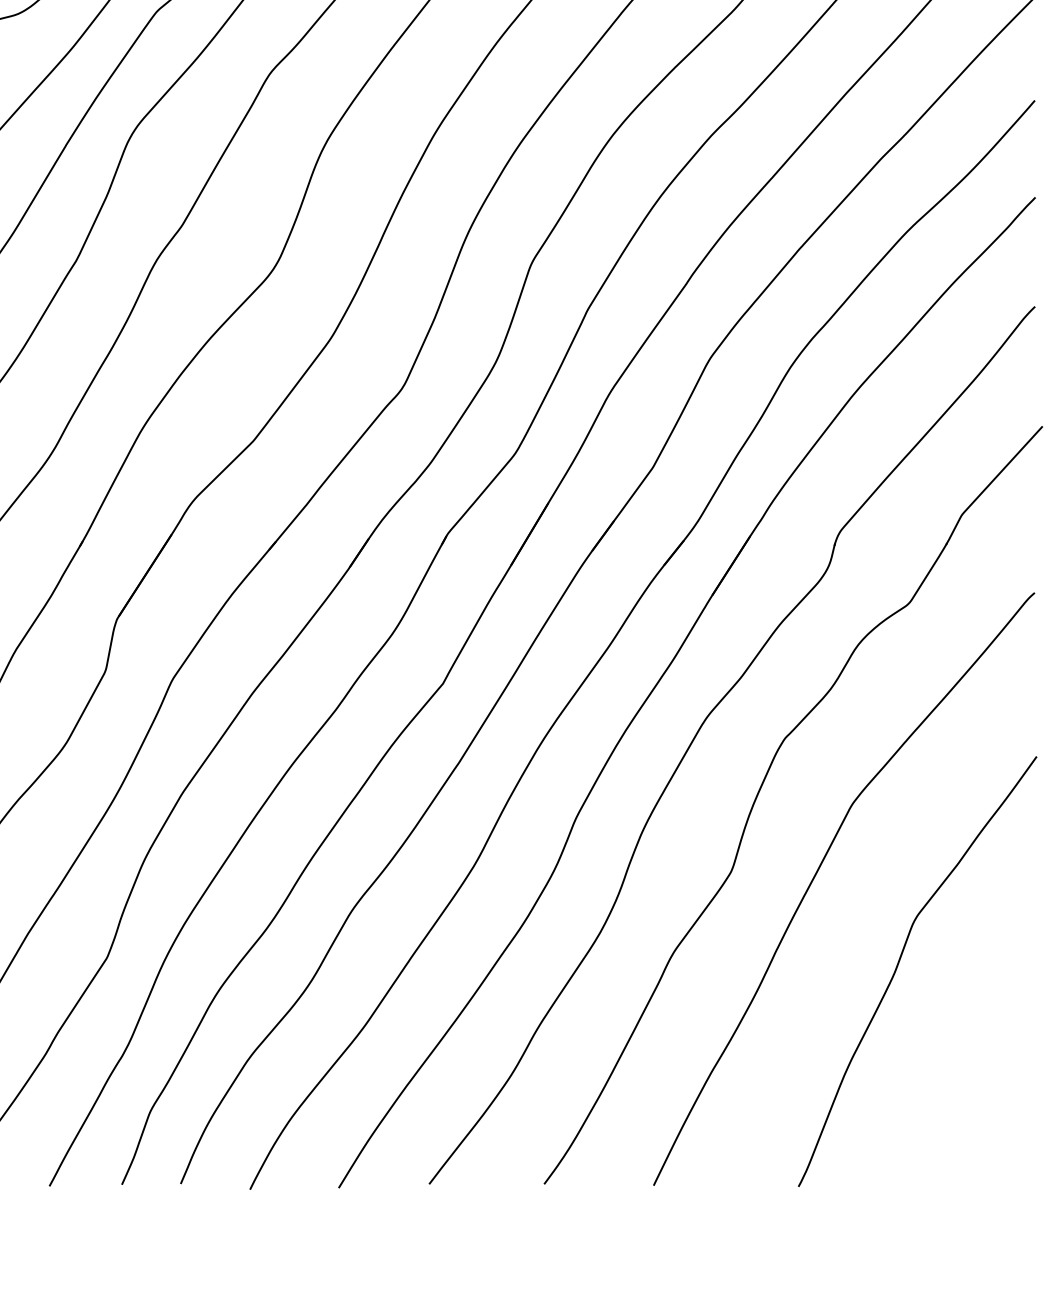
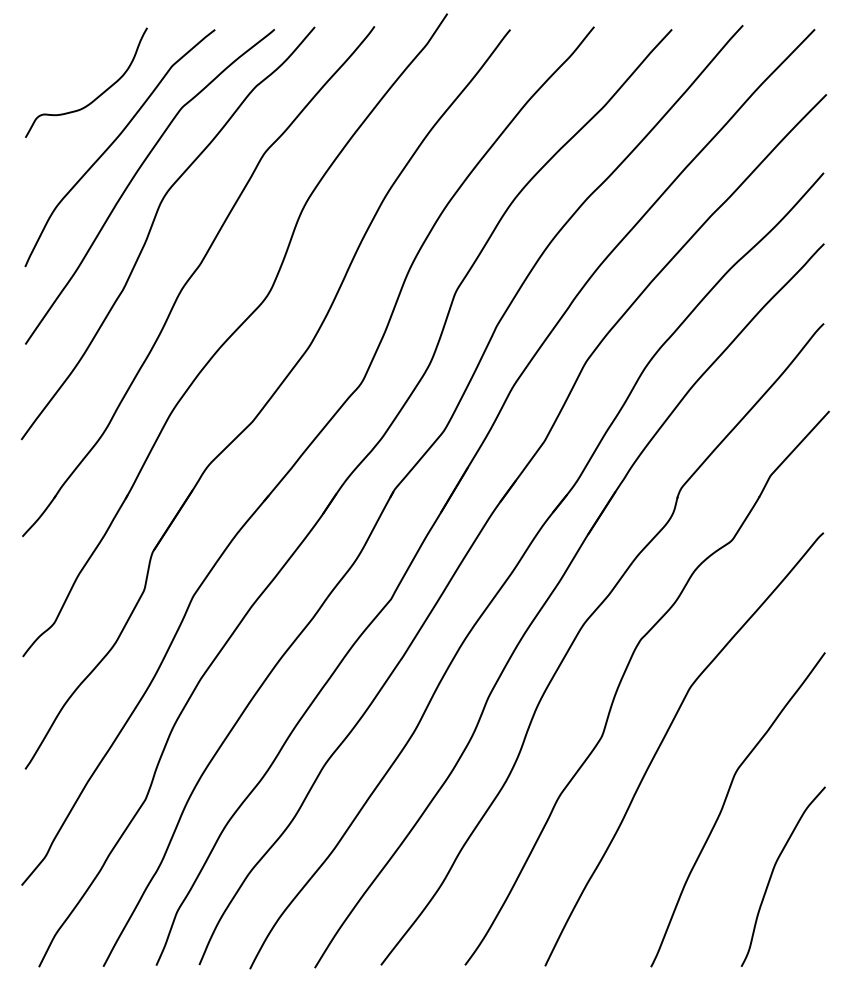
curve: (966, 1057) -> (773, 872), added

